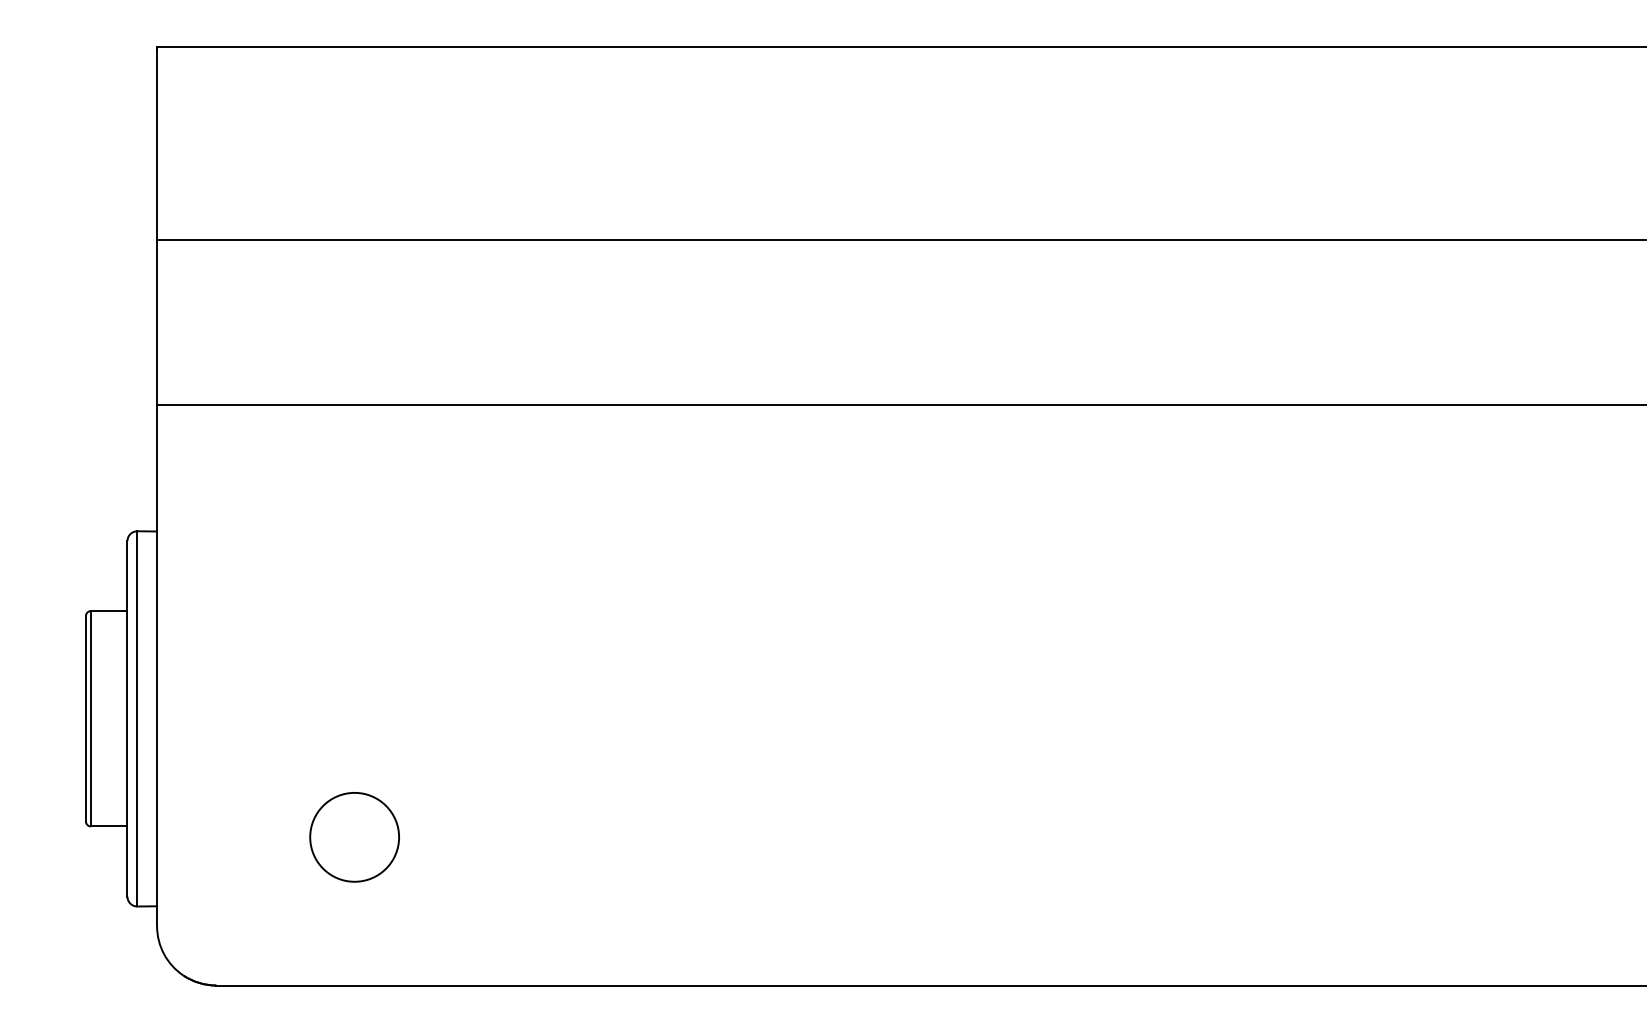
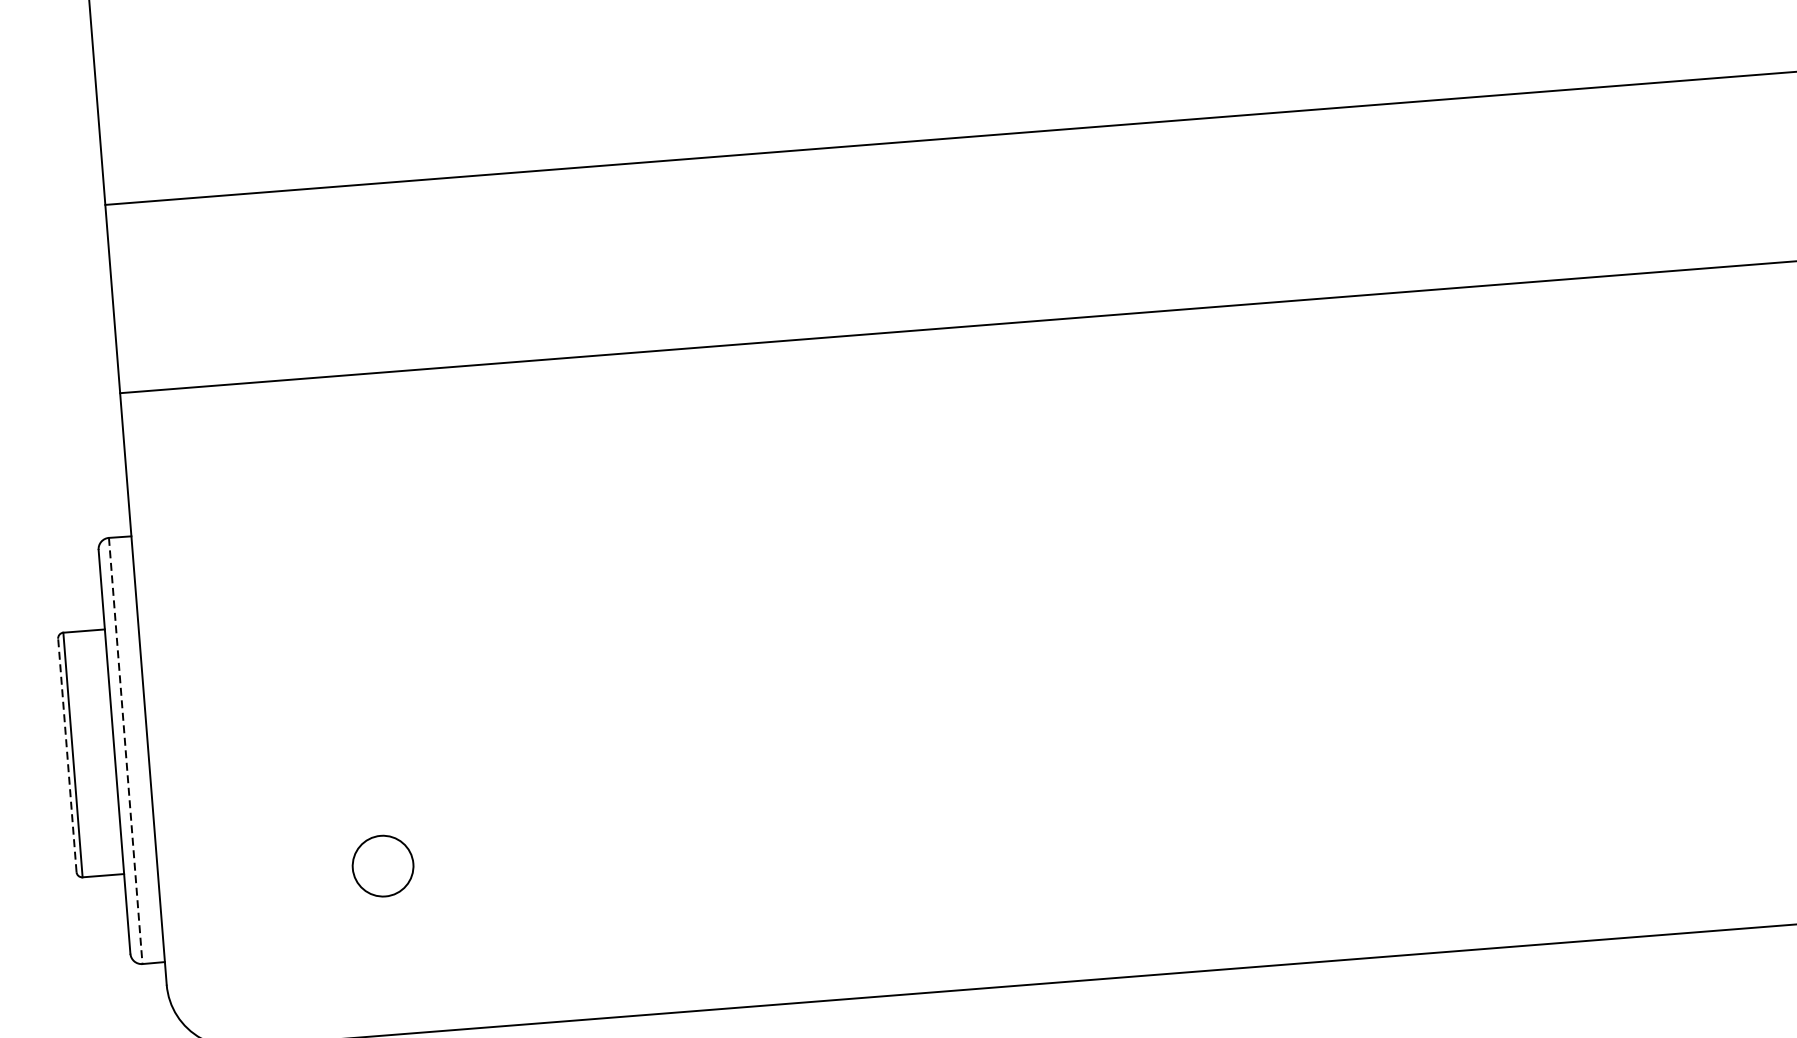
line: (85, 718) -> (66, 755), solid -> dashed
line: (137, 718) -> (125, 750), solid -> dashed
circle: (354, 837) -> (383, 866), size x0.6

